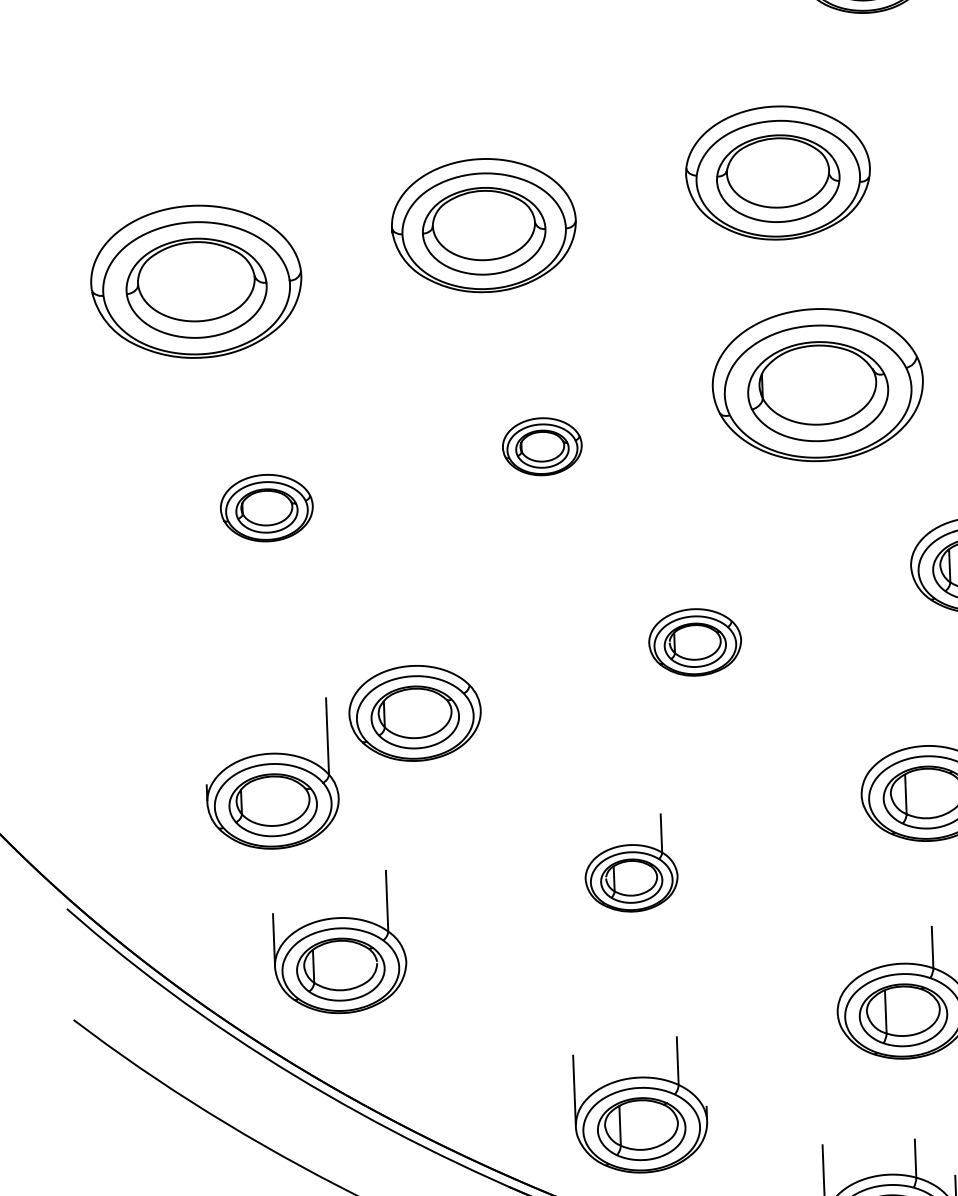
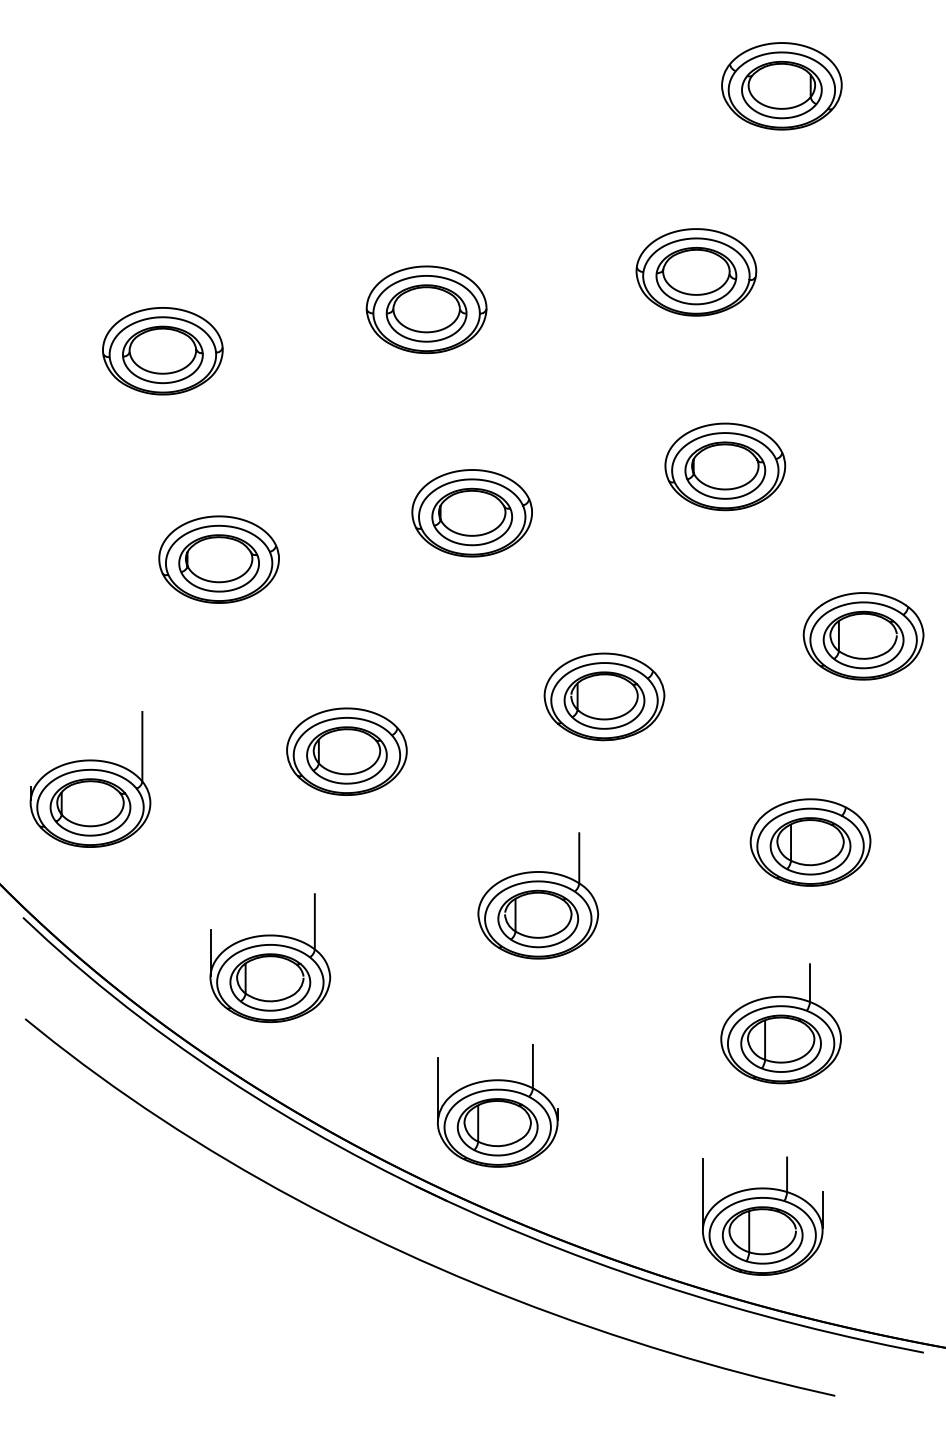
part: (778, 173) -> (696, 272), size x0.71
part: (483, 225) -> (426, 309), size x0.71
part: (196, 282) -> (162, 351), size x0.62
part: (818, 384) -> (725, 466), size x0.62
part: (541, 446) -> (471, 513), size x1.67
part: (266, 508) -> (218, 559), size x1.43
part: (695, 641) -> (604, 696), size x1.43
part: (272, 774) -> (90, 779), moved
part: (631, 862) -> (538, 895), size x1.43
part: (640, 1105) -> (497, 1105), moved

